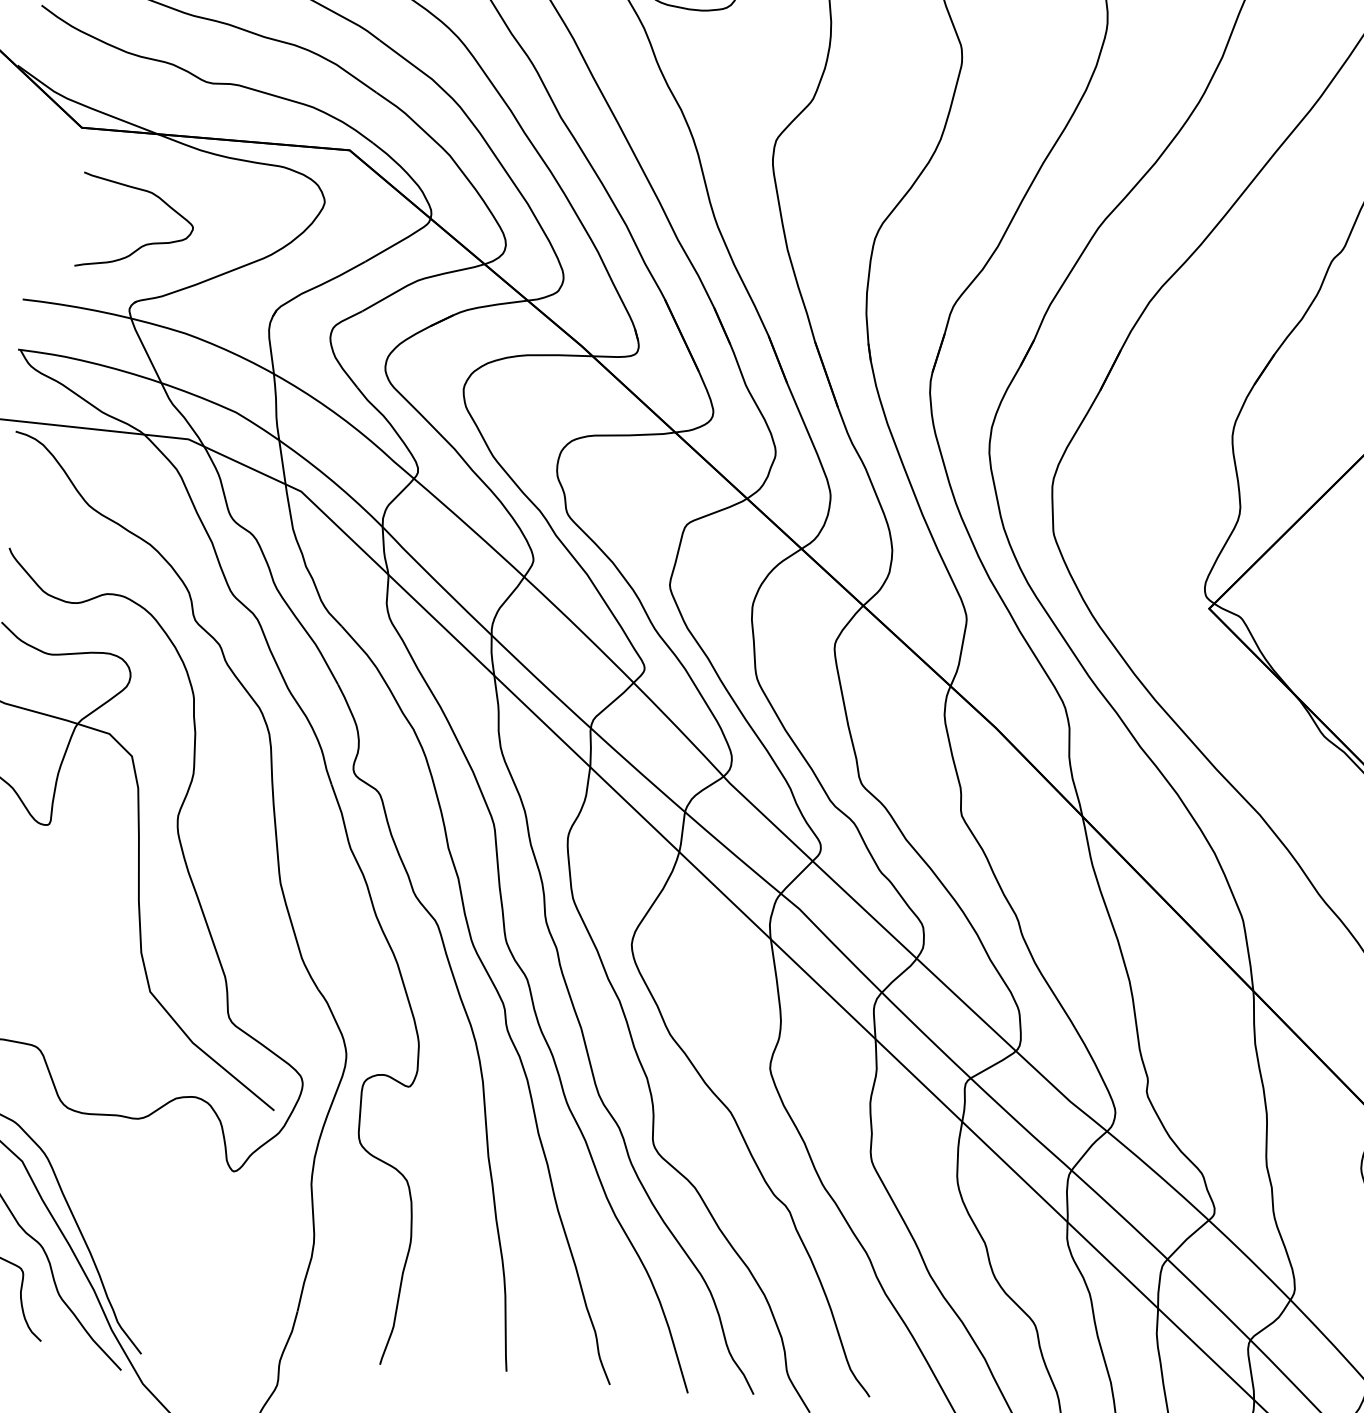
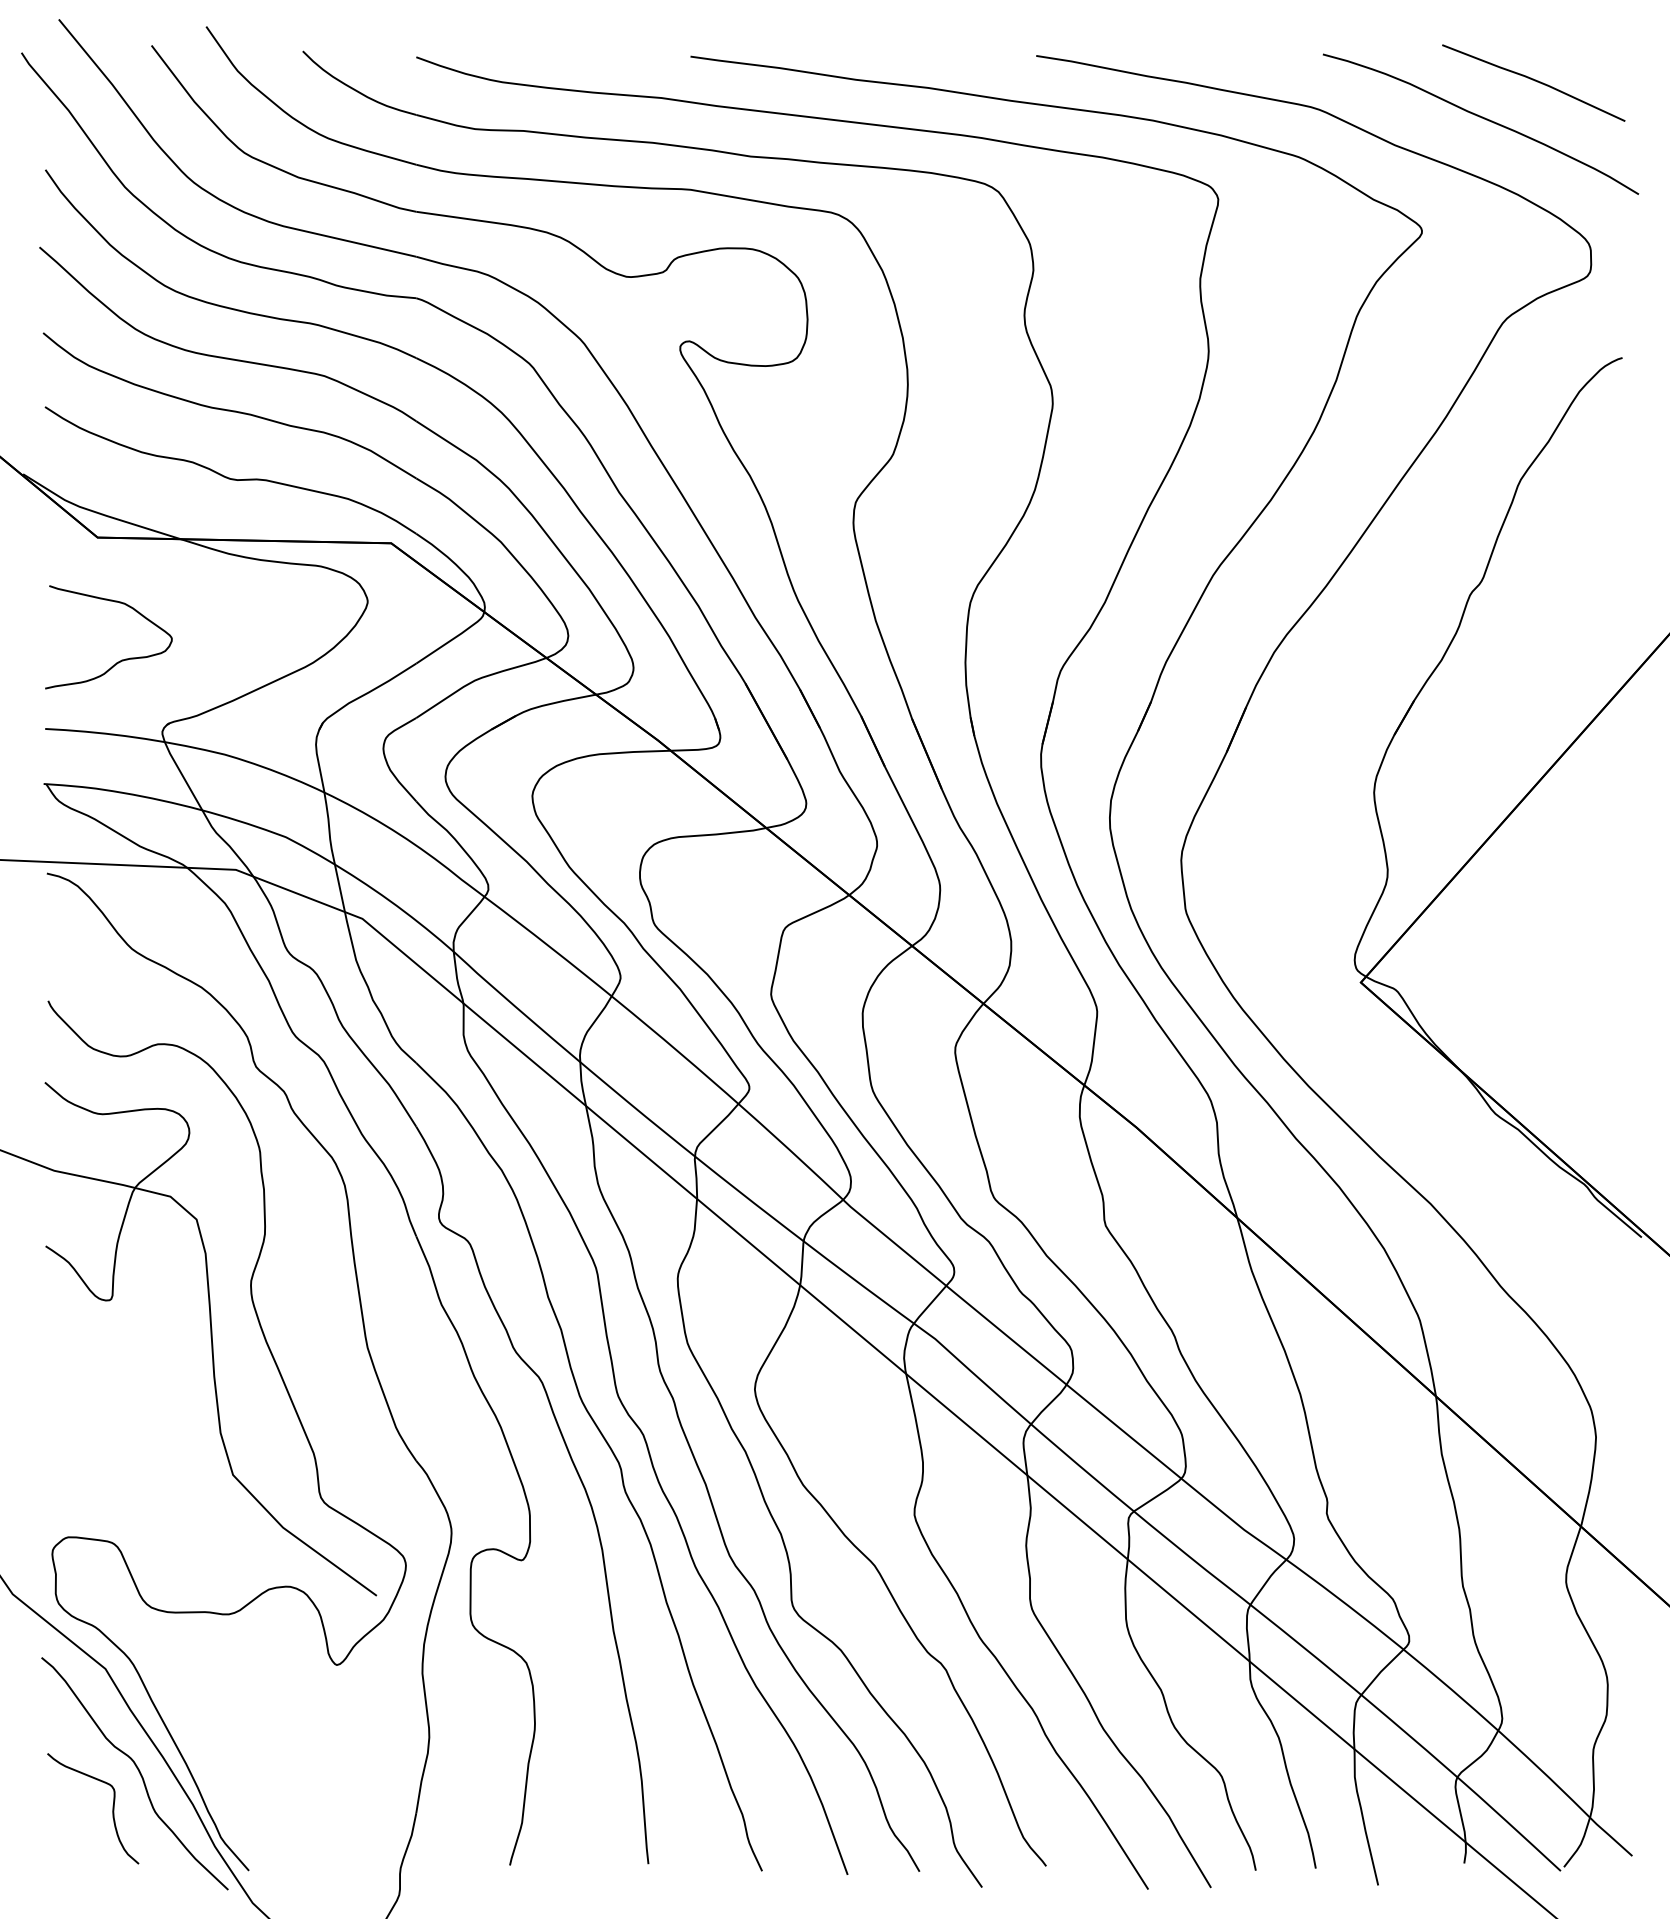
curve: (145, 243) -> (121, 659), moved

